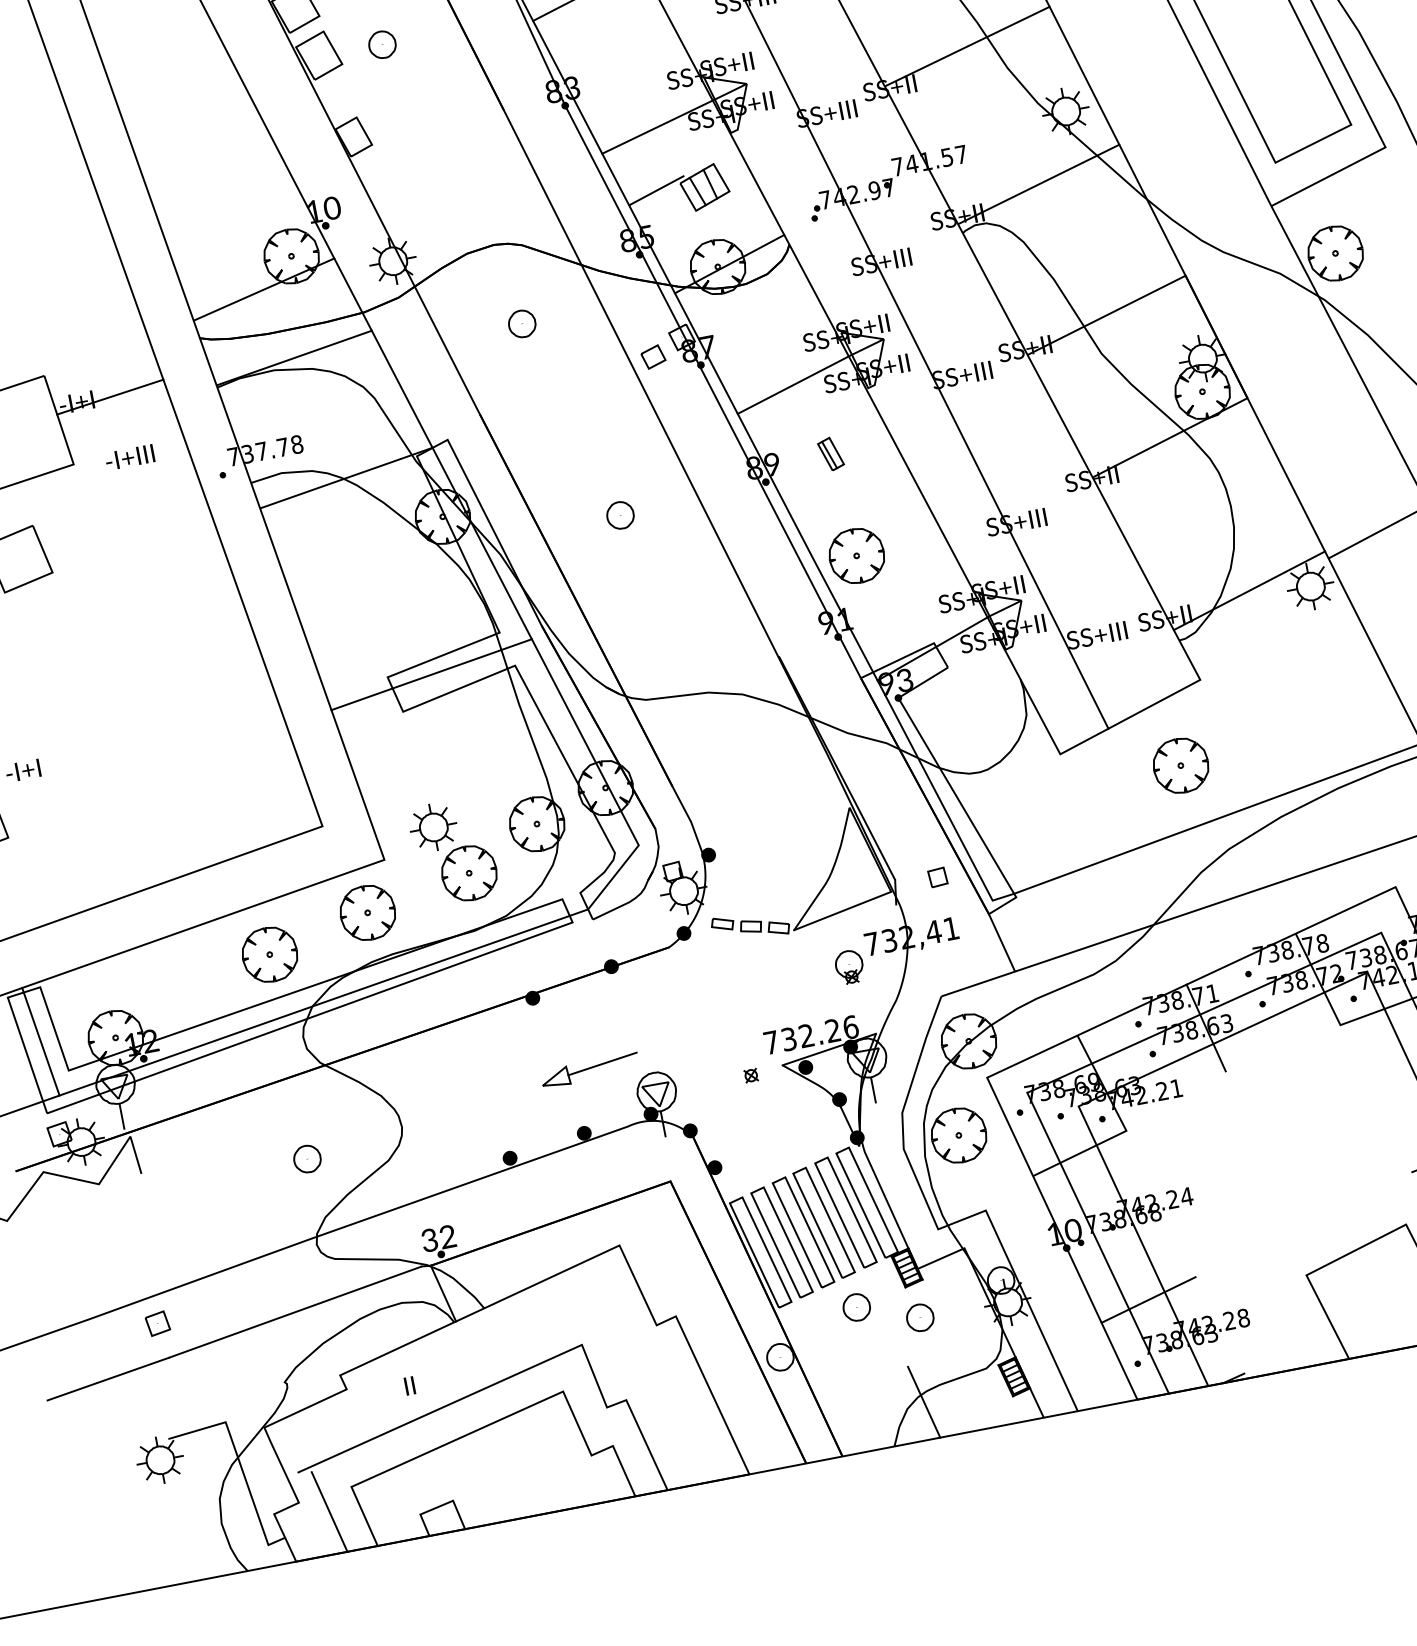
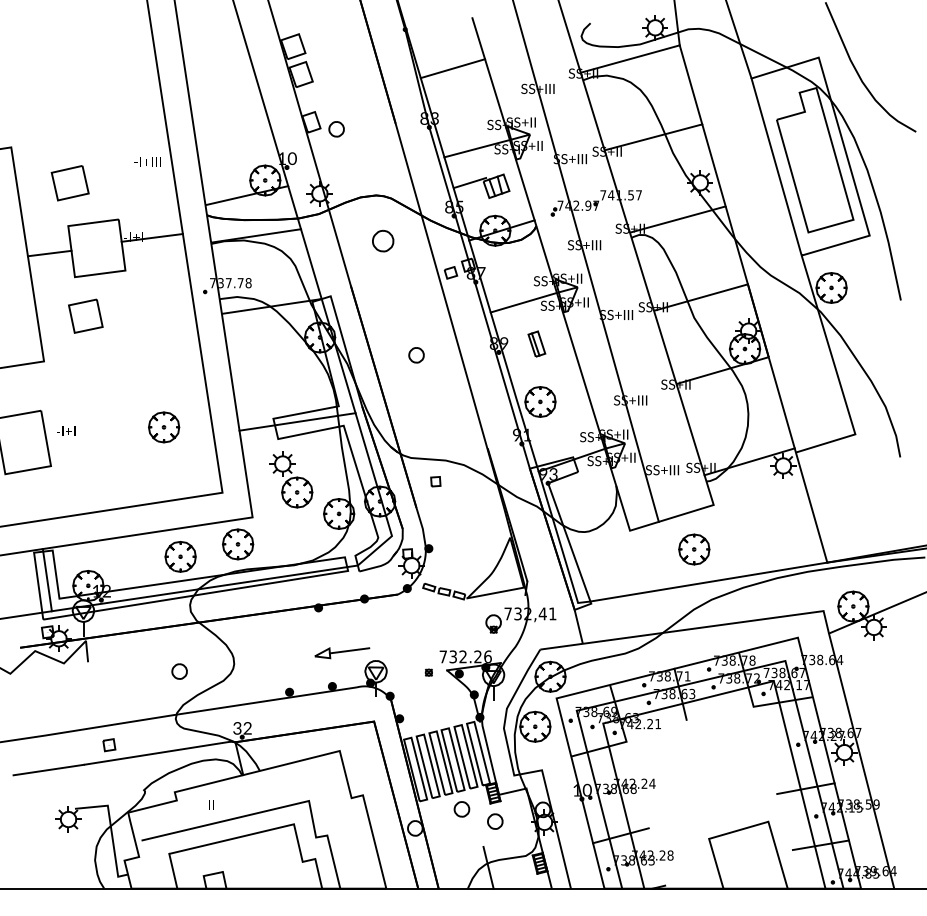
part: (382, 45) -> (336, 129), moved
part: (522, 324) -> (383, 241), size x1.4
part: (831, 452) -> (537, 343), size x1.4
text: (129, 457) -> (147, 161), moved
part: (196, 730) -> (164, 427), added
part: (454, 852) -> (291, 479), moved
part: (937, 877) -> (435, 481), moved
part: (158, 1324) -> (109, 745), moved
line: (328, 1510) -> (154, 864), removed

